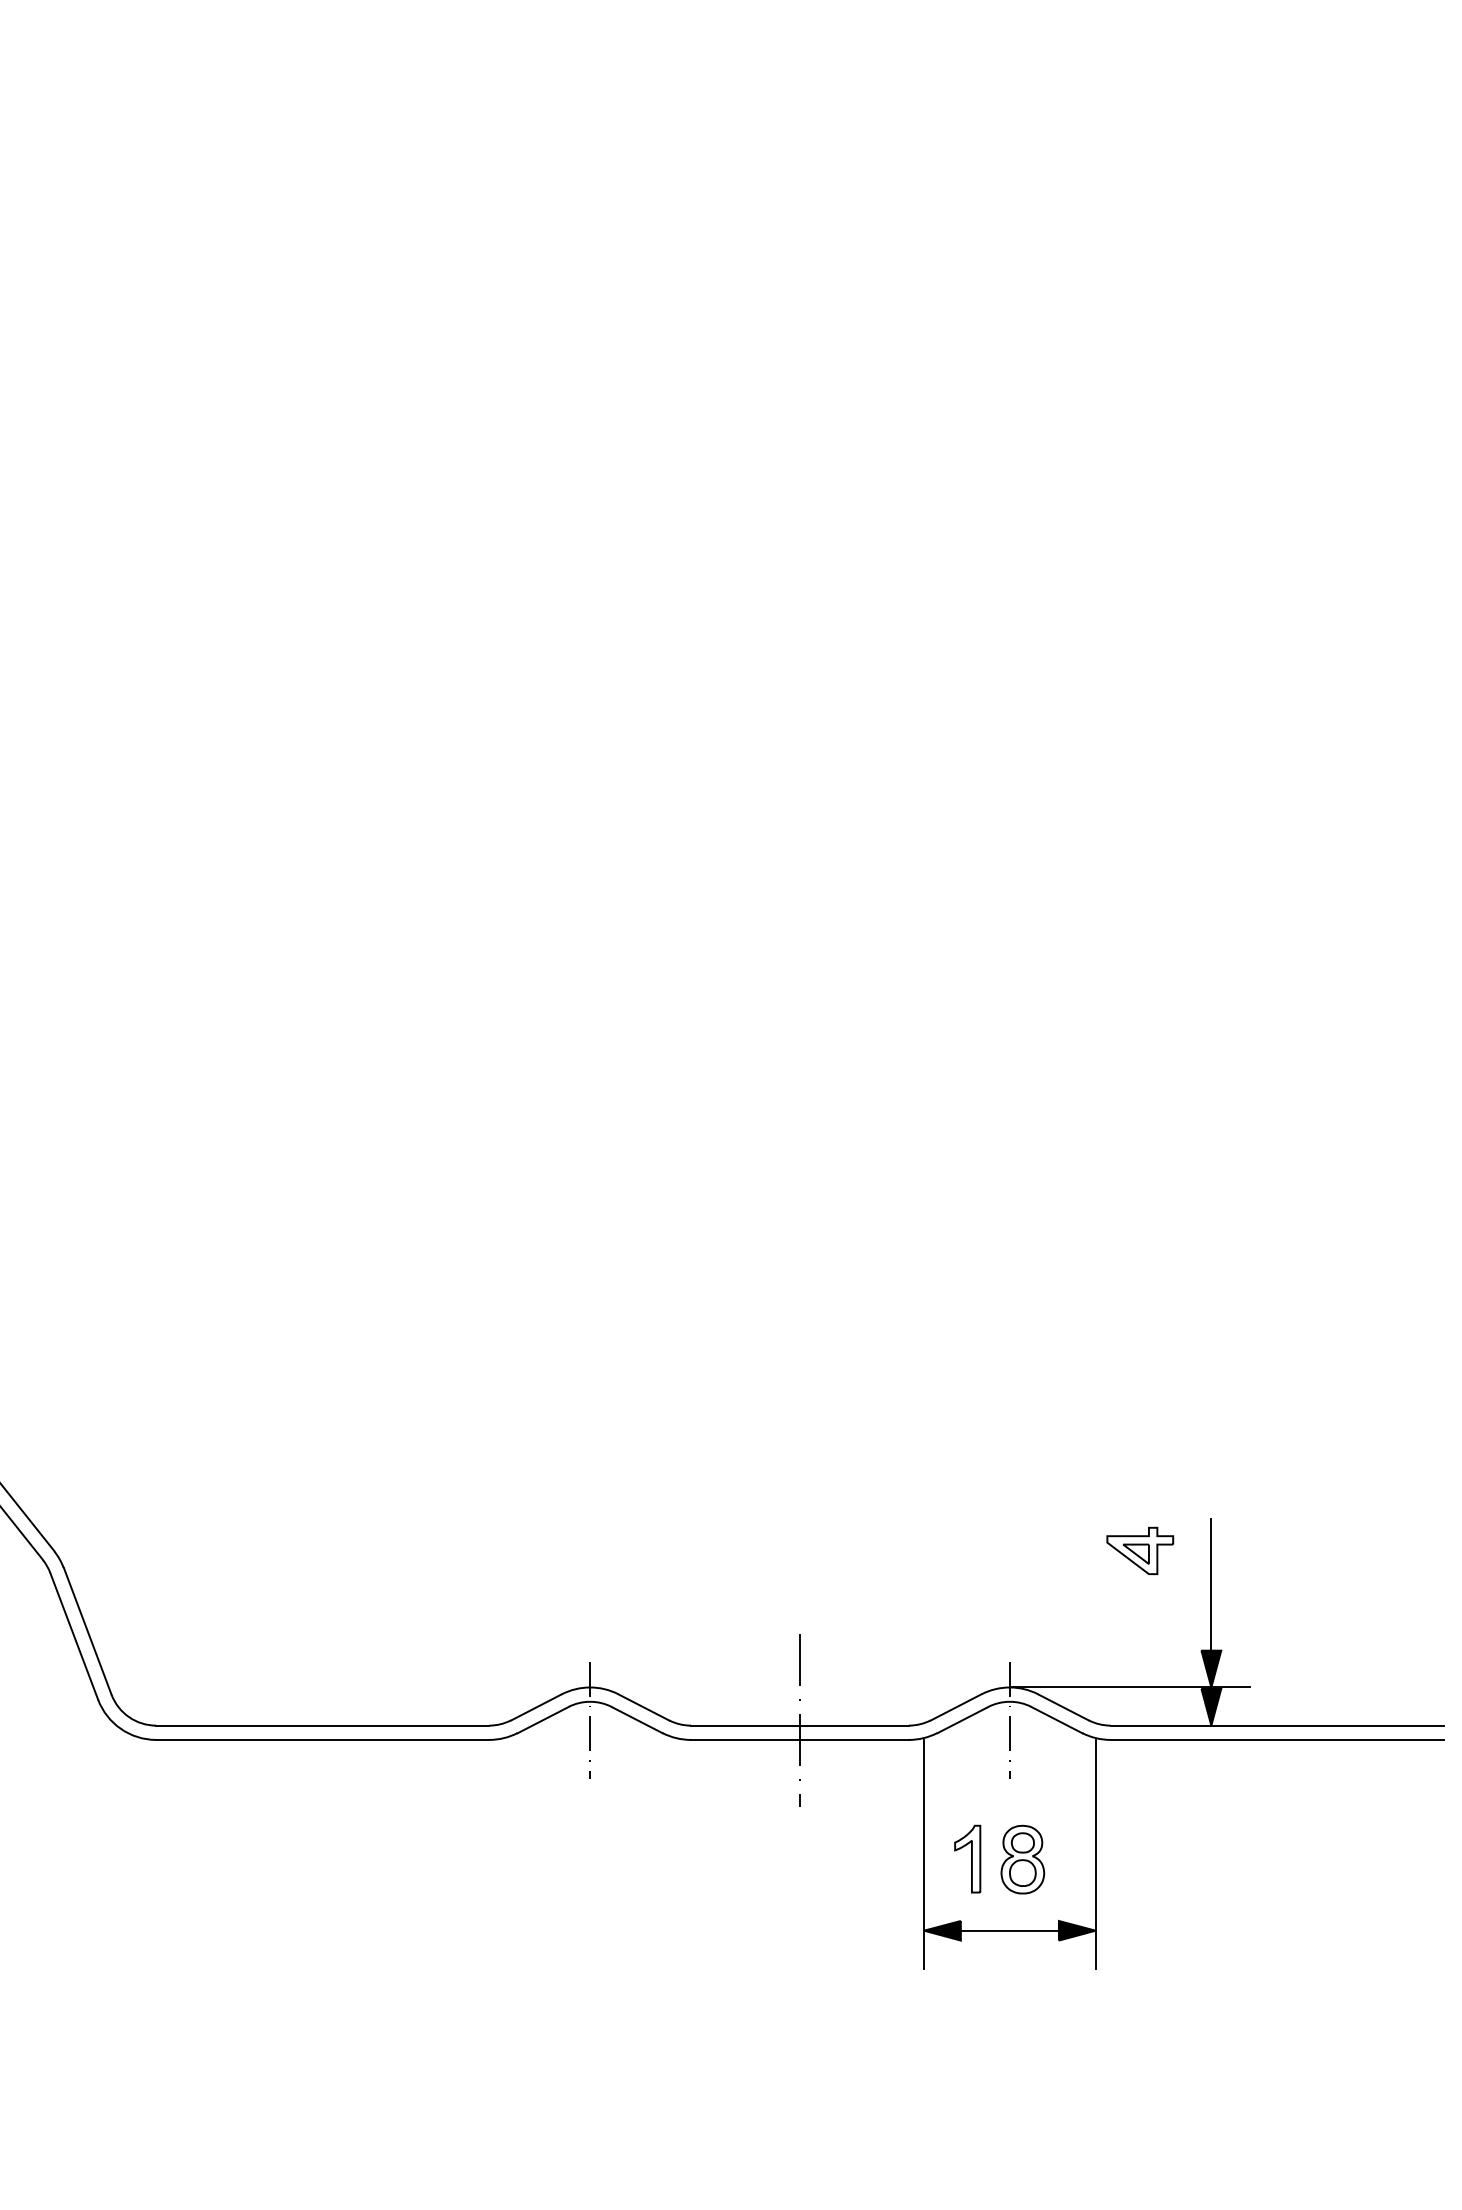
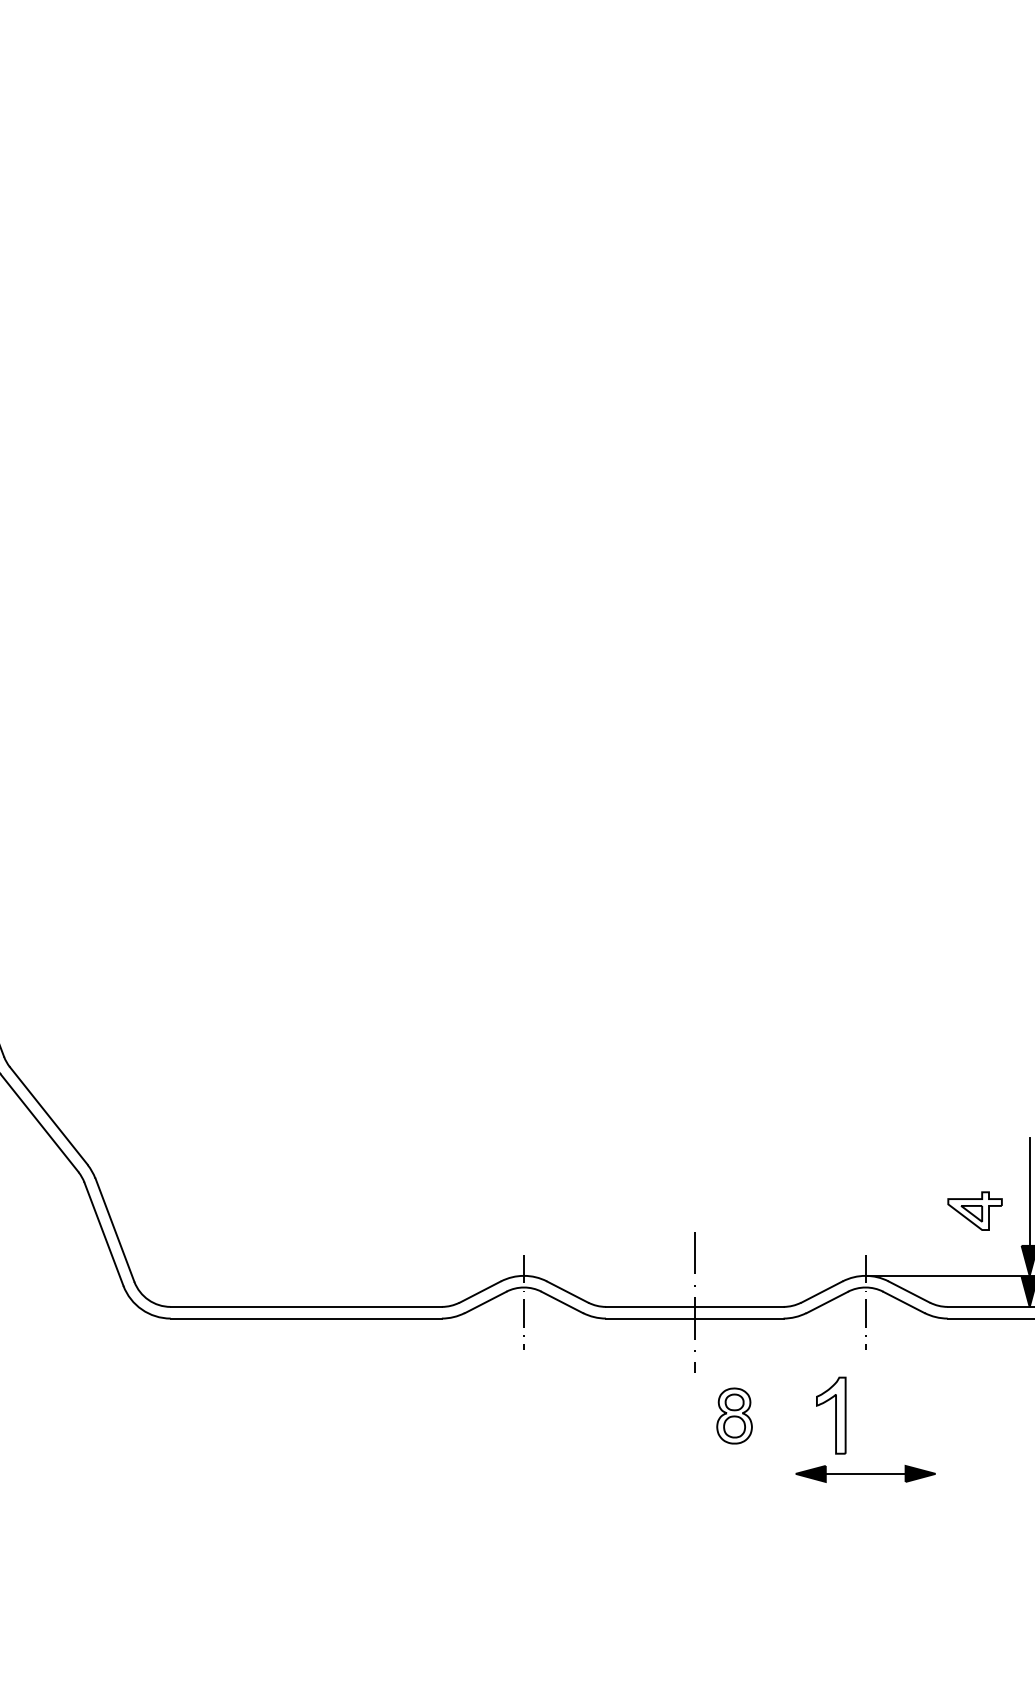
part: (1140, 1550) -> (975, 1210), moved
line: (924, 1853) -> (796, 1411), removed
line: (1095, 1853) -> (935, 1411), removed
part: (967, 1858) -> (831, 1415), size x1.4
part: (1022, 1859) -> (734, 1415), moved

